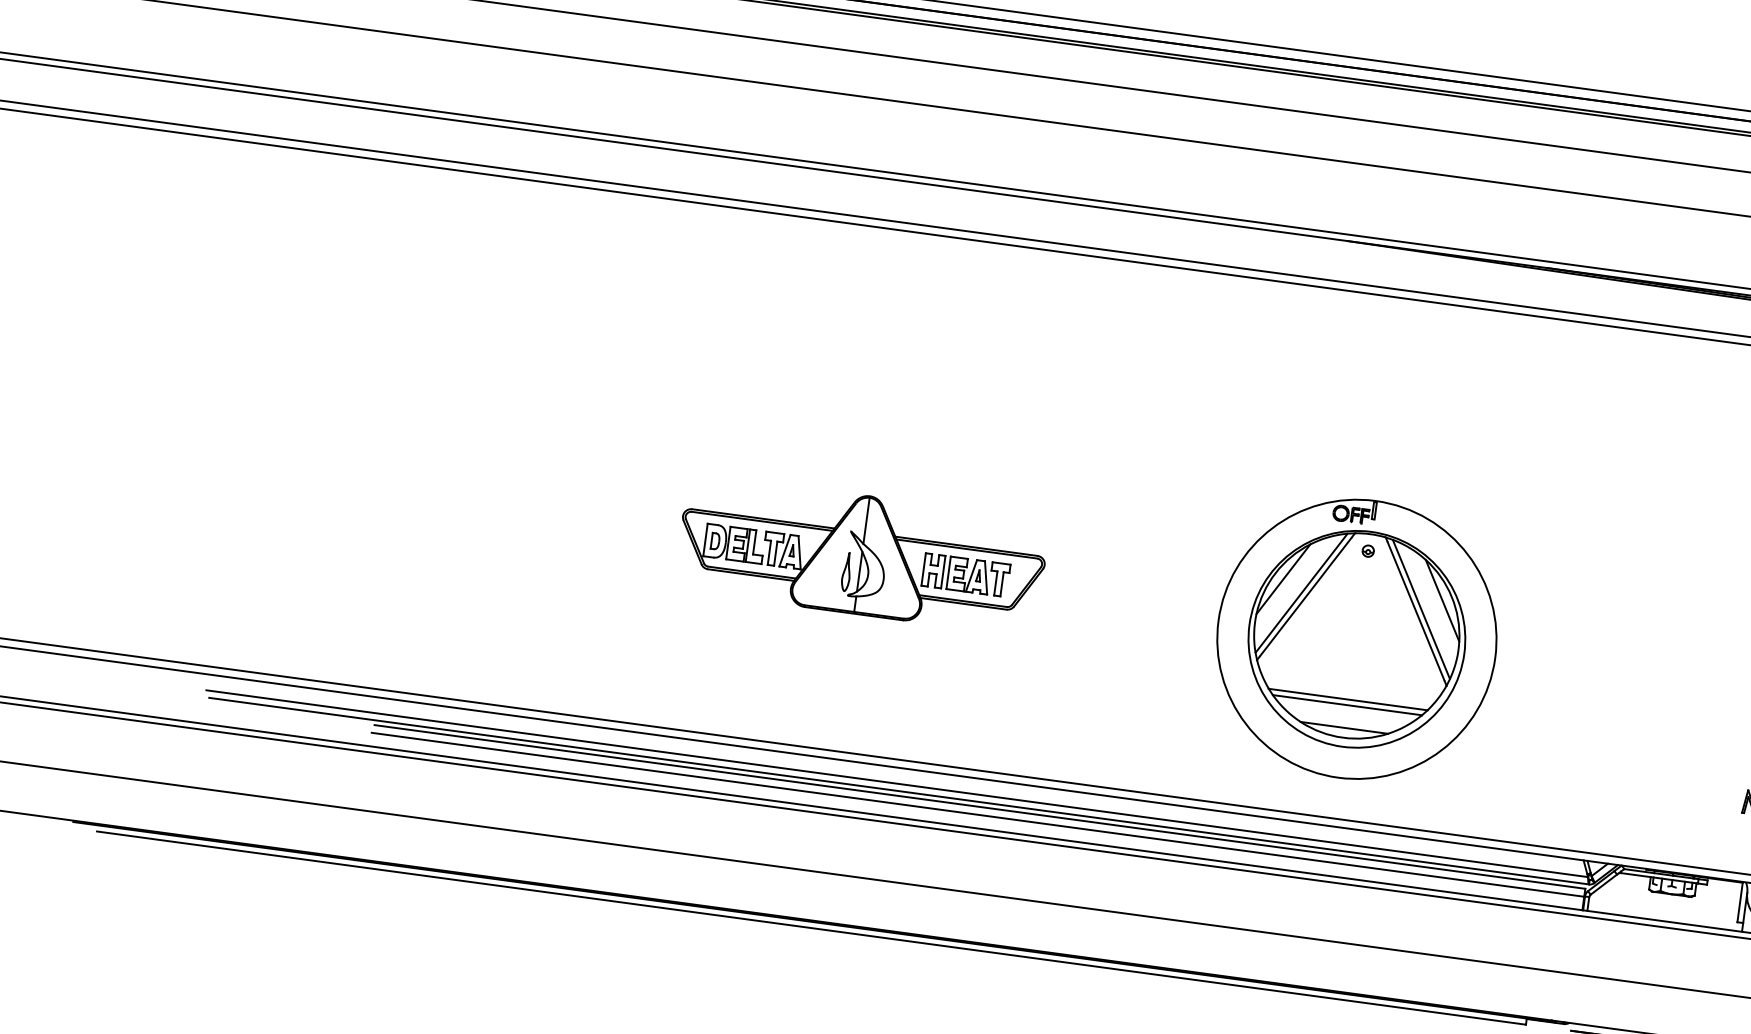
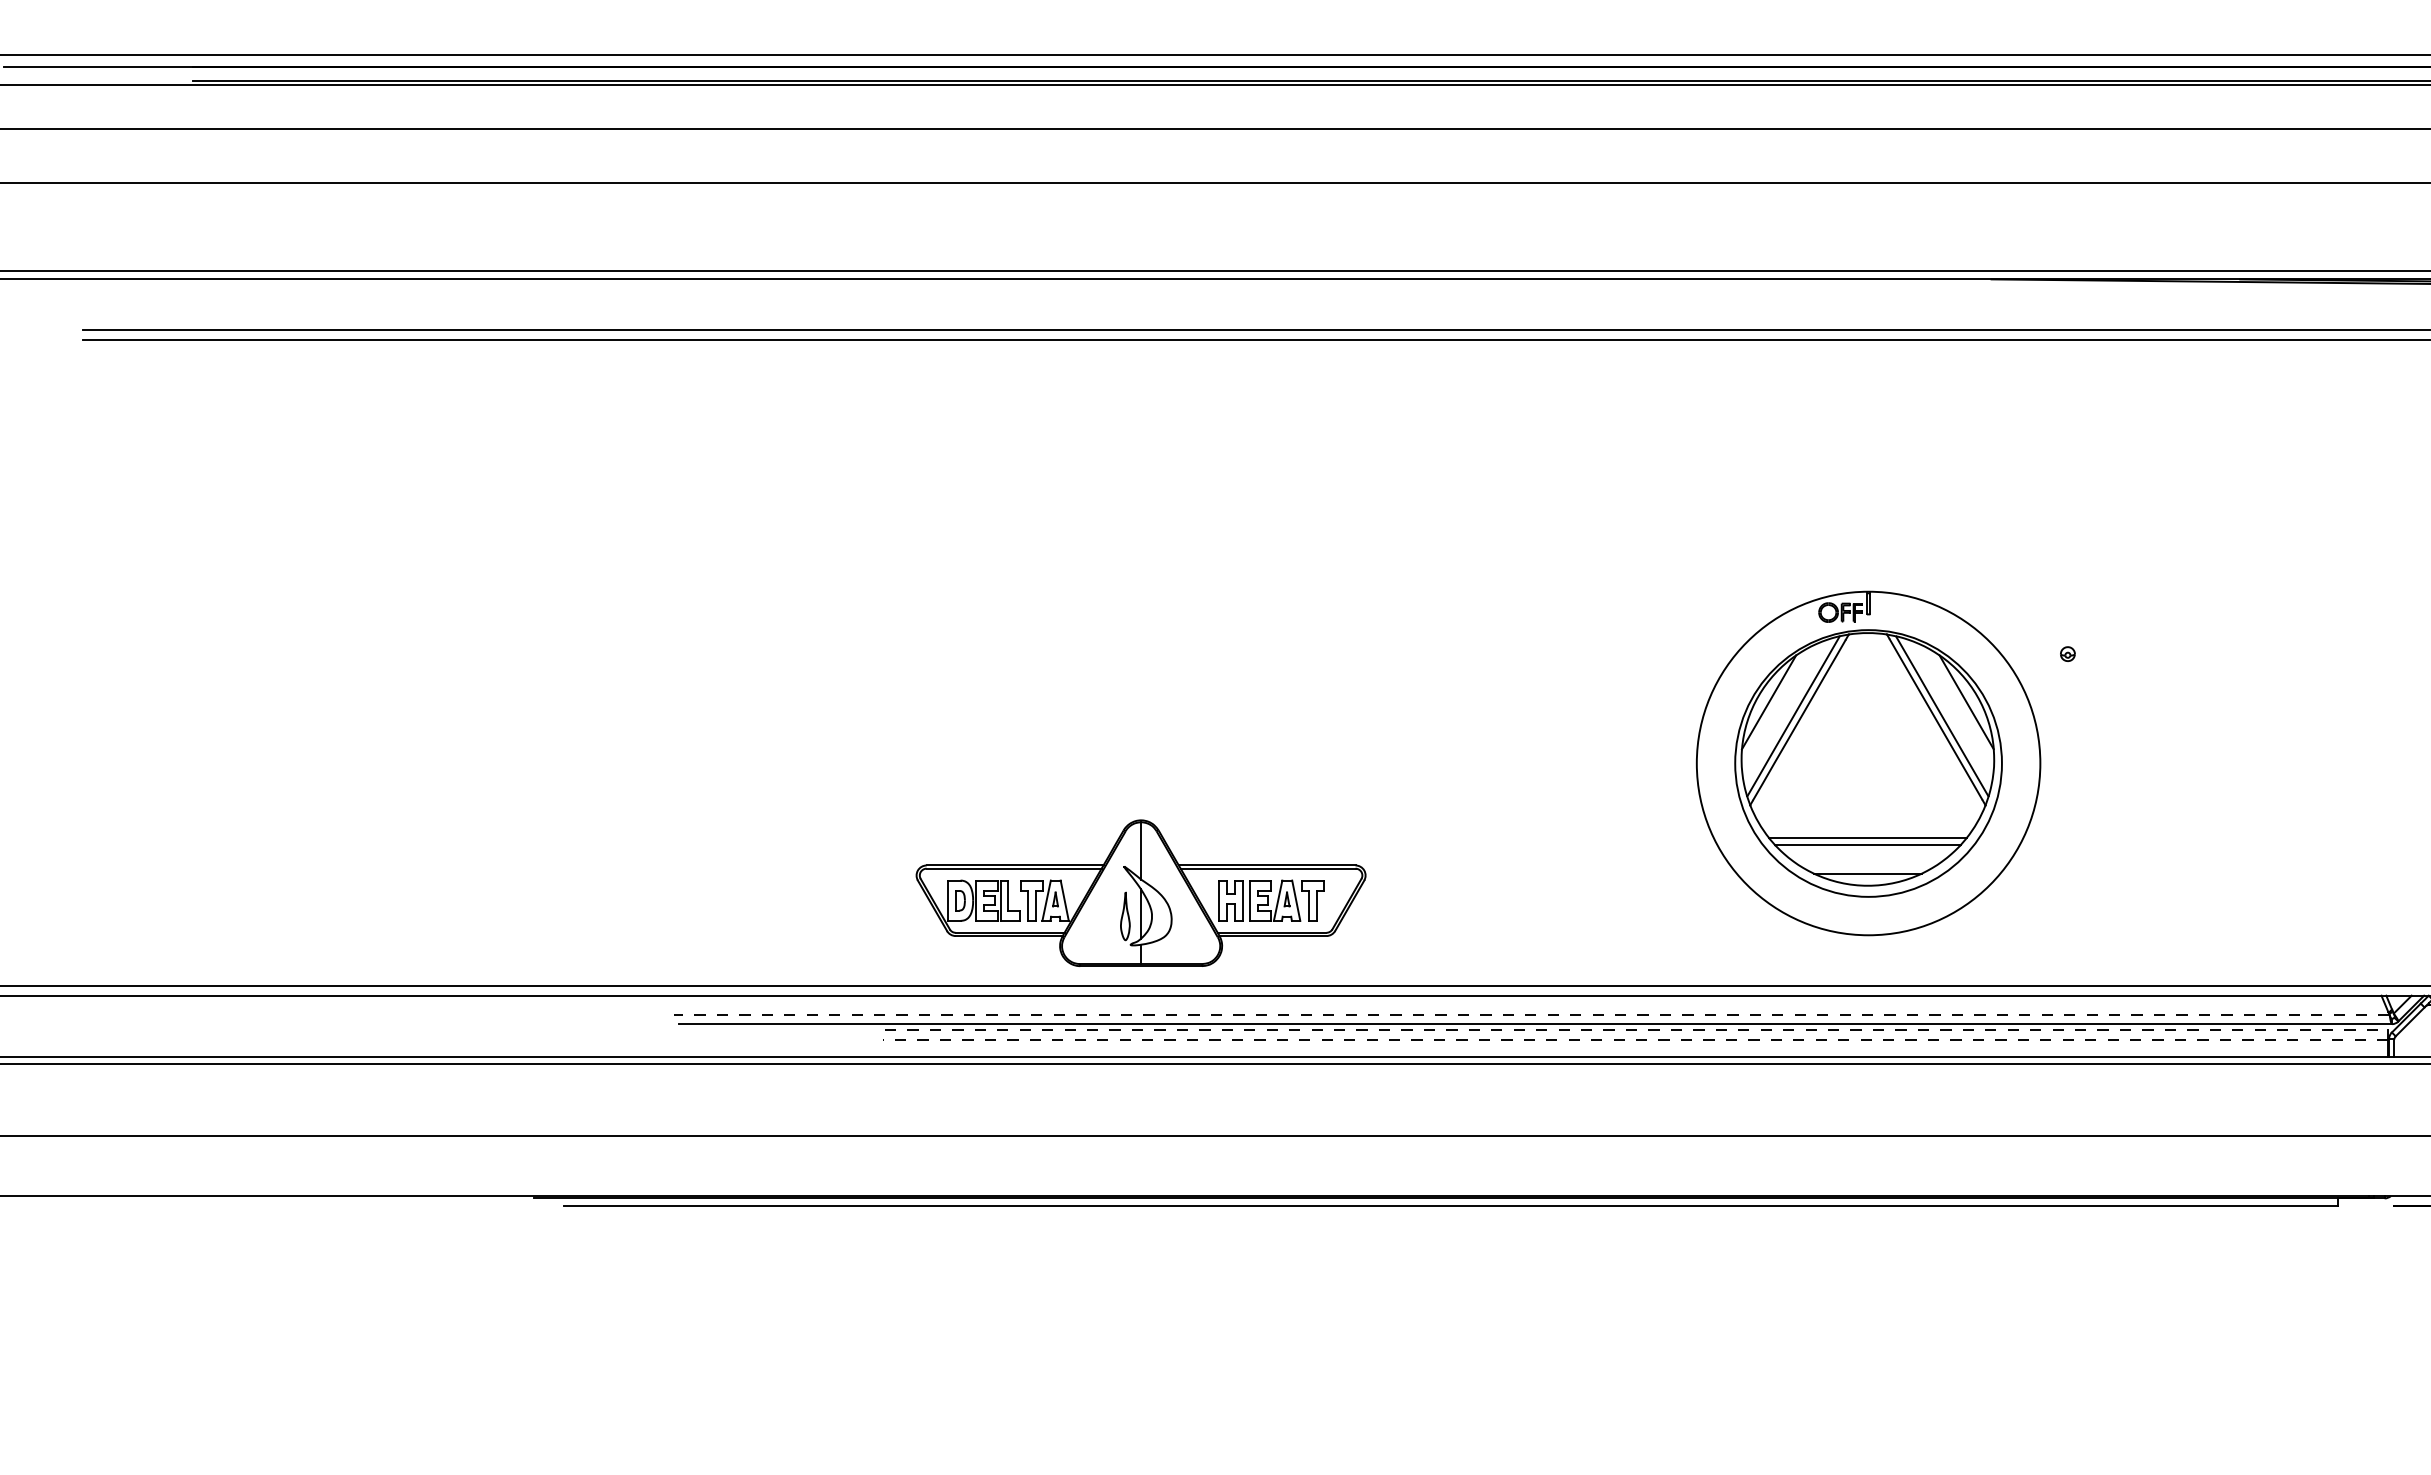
part: (861, 554) -> (1140, 892), moved
part: (1356, 639) -> (1868, 763), moved
line: (896, 783) -> (1531, 1015), solid -> dashed
line: (979, 807) -> (1636, 1030), solid -> dashed
line: (978, 814) -> (1635, 1039), solid -> dashed

